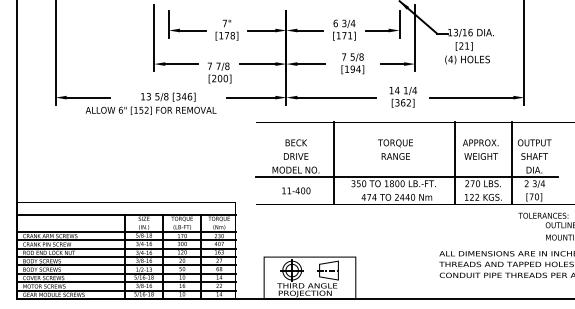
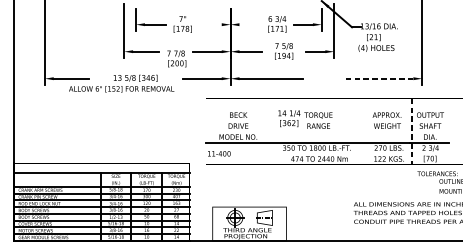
line: (261, 30) -> (210, 24), removed
line: (310, 30) -> (250, 24), removed
text: (402, 97) -> (288, 118), moved
line: (471, 97) -> (379, 78), solid -> dashed
line: (333, 163) -> (268, 131), removed
line: (454, 163) -> (365, 131), removed
line: (512, 163) -> (412, 131), solid -> dashed
text: (296, 190) -> (219, 153), moved

